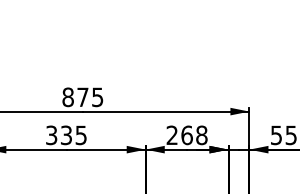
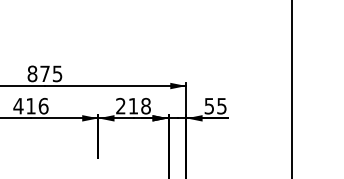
text: (65, 134) -> (30, 105), 335 -> 416
text: (187, 134) -> (133, 105), 268 -> 218

